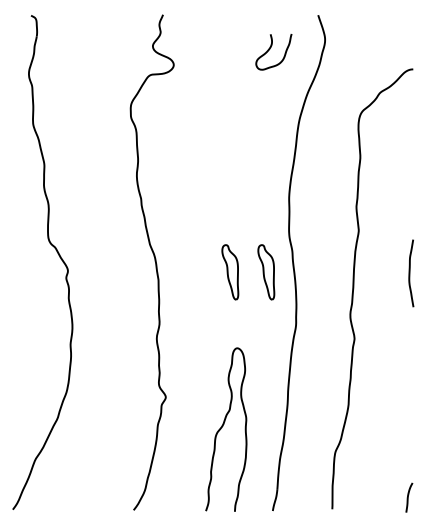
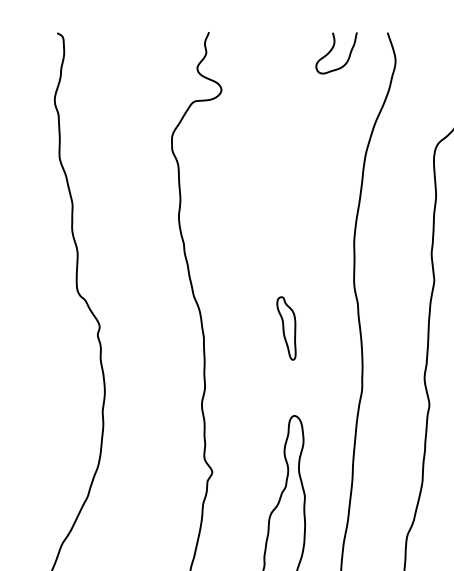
curve: (270, 49) -> (332, 50), moved
part: (266, 272) -> (328, 328), removed

